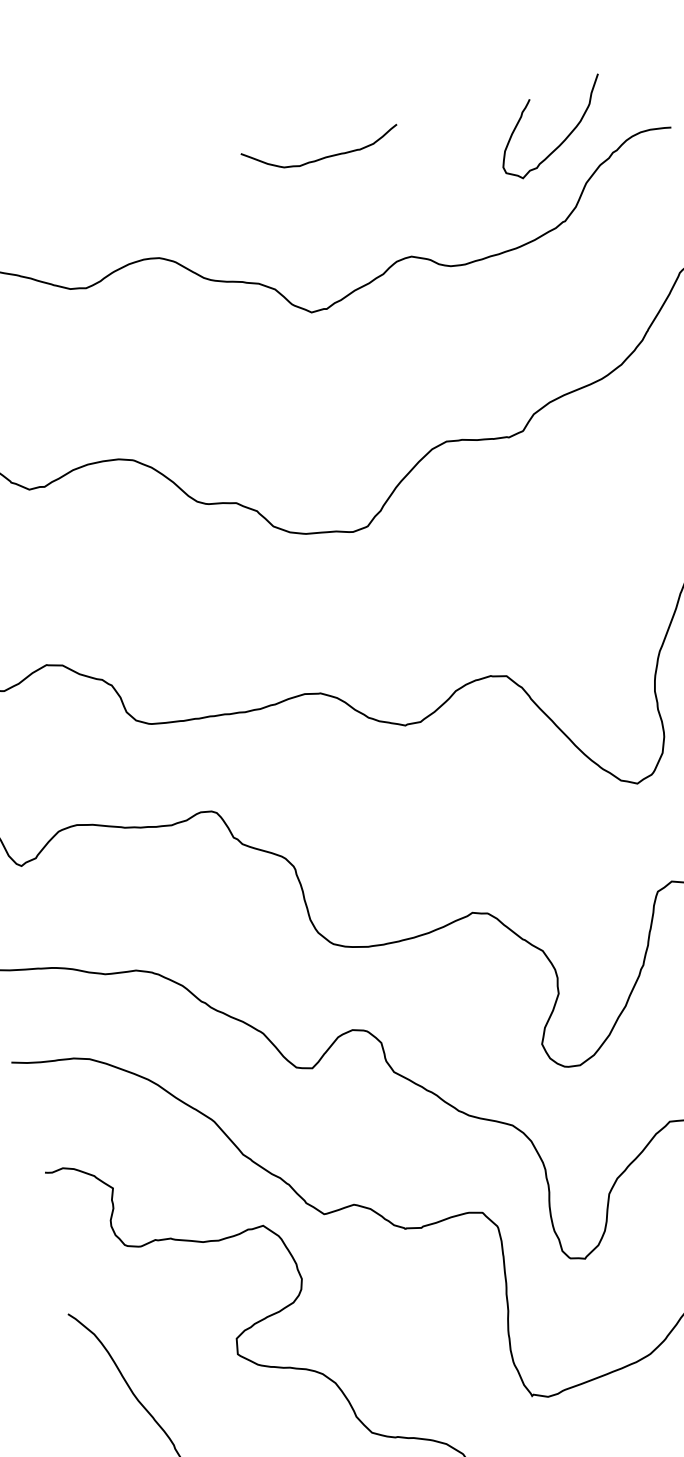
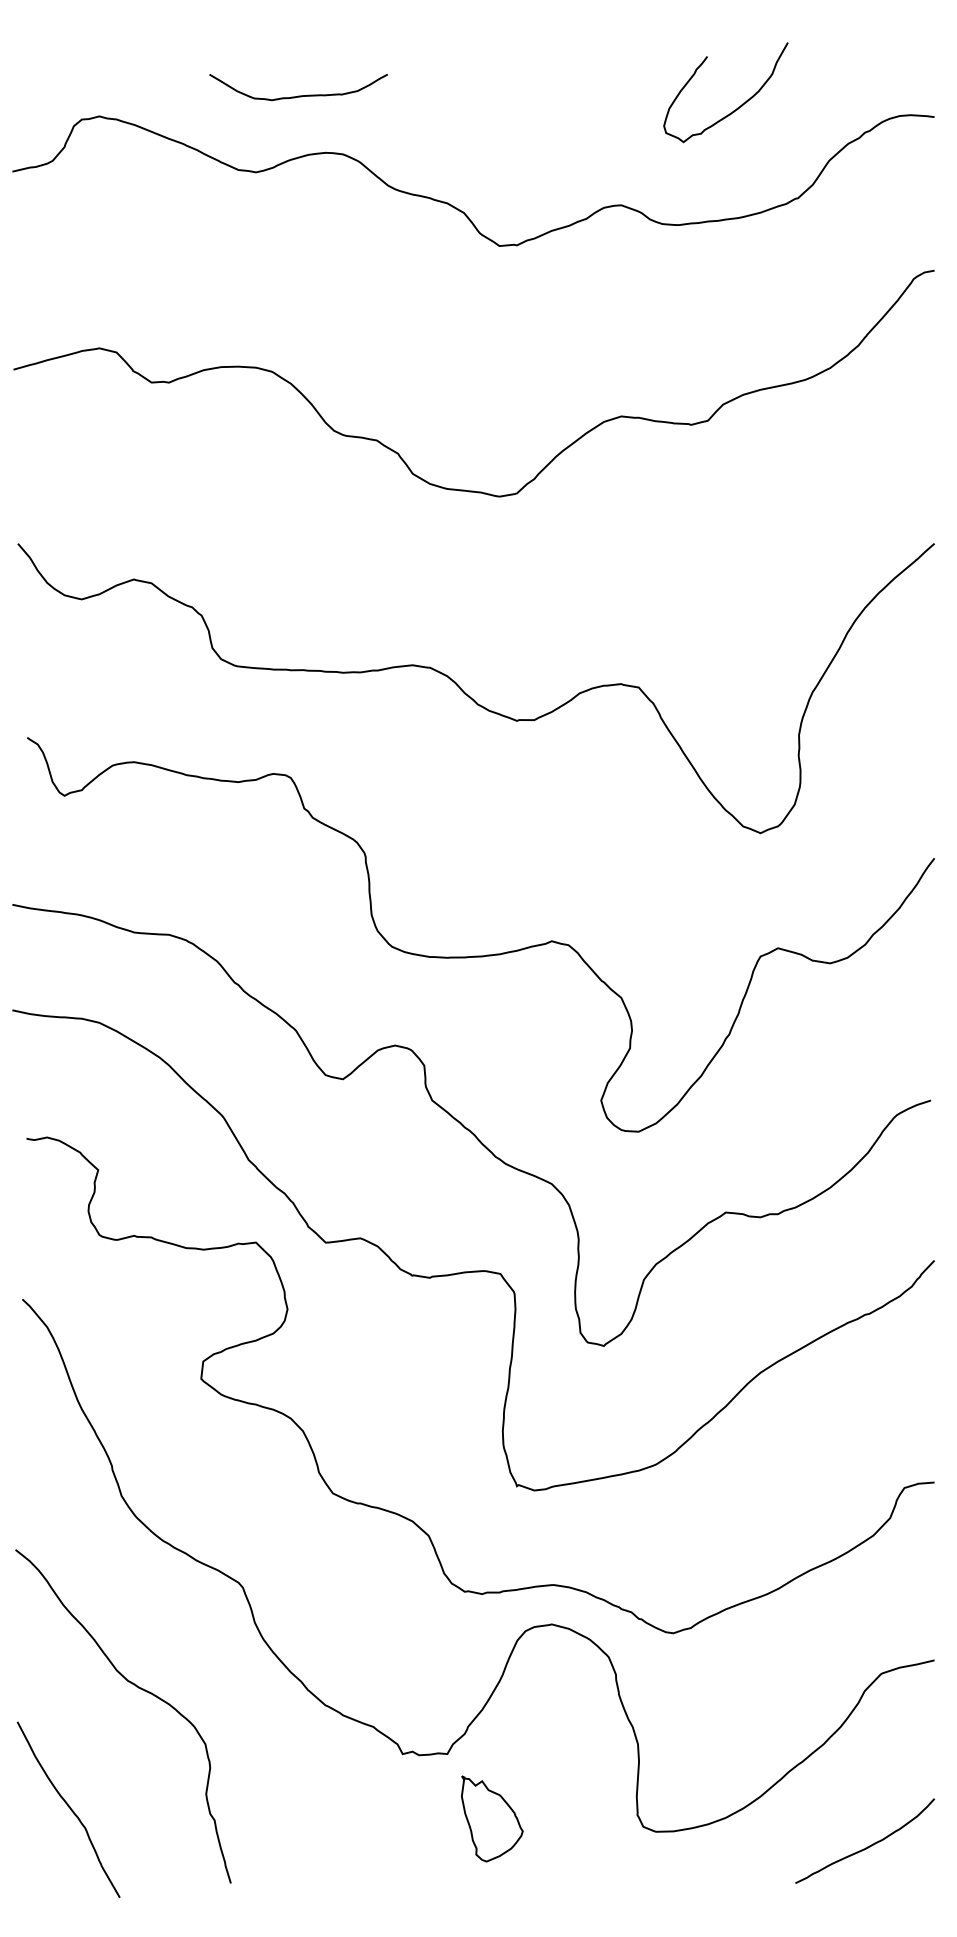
curve: (564, 138) -> (737, 107), moved
curve: (322, 157) -> (298, 95), moved

